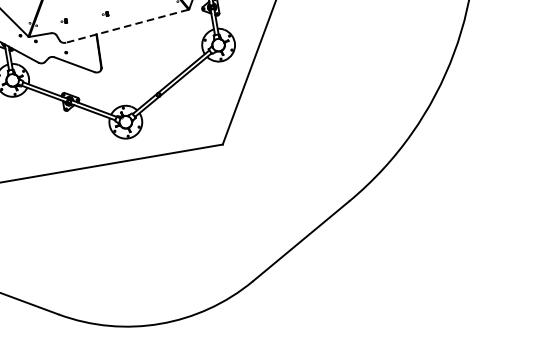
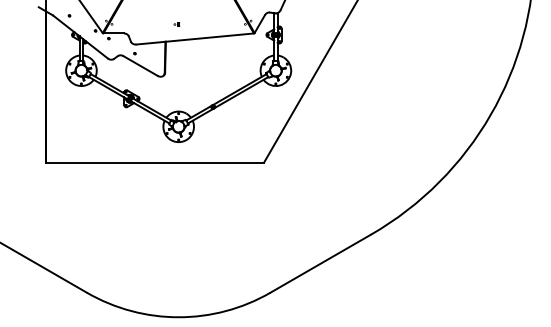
part: (63, 21) -> (137, 24), removed
line: (127, 26) -> (195, 39), dashed -> solid

